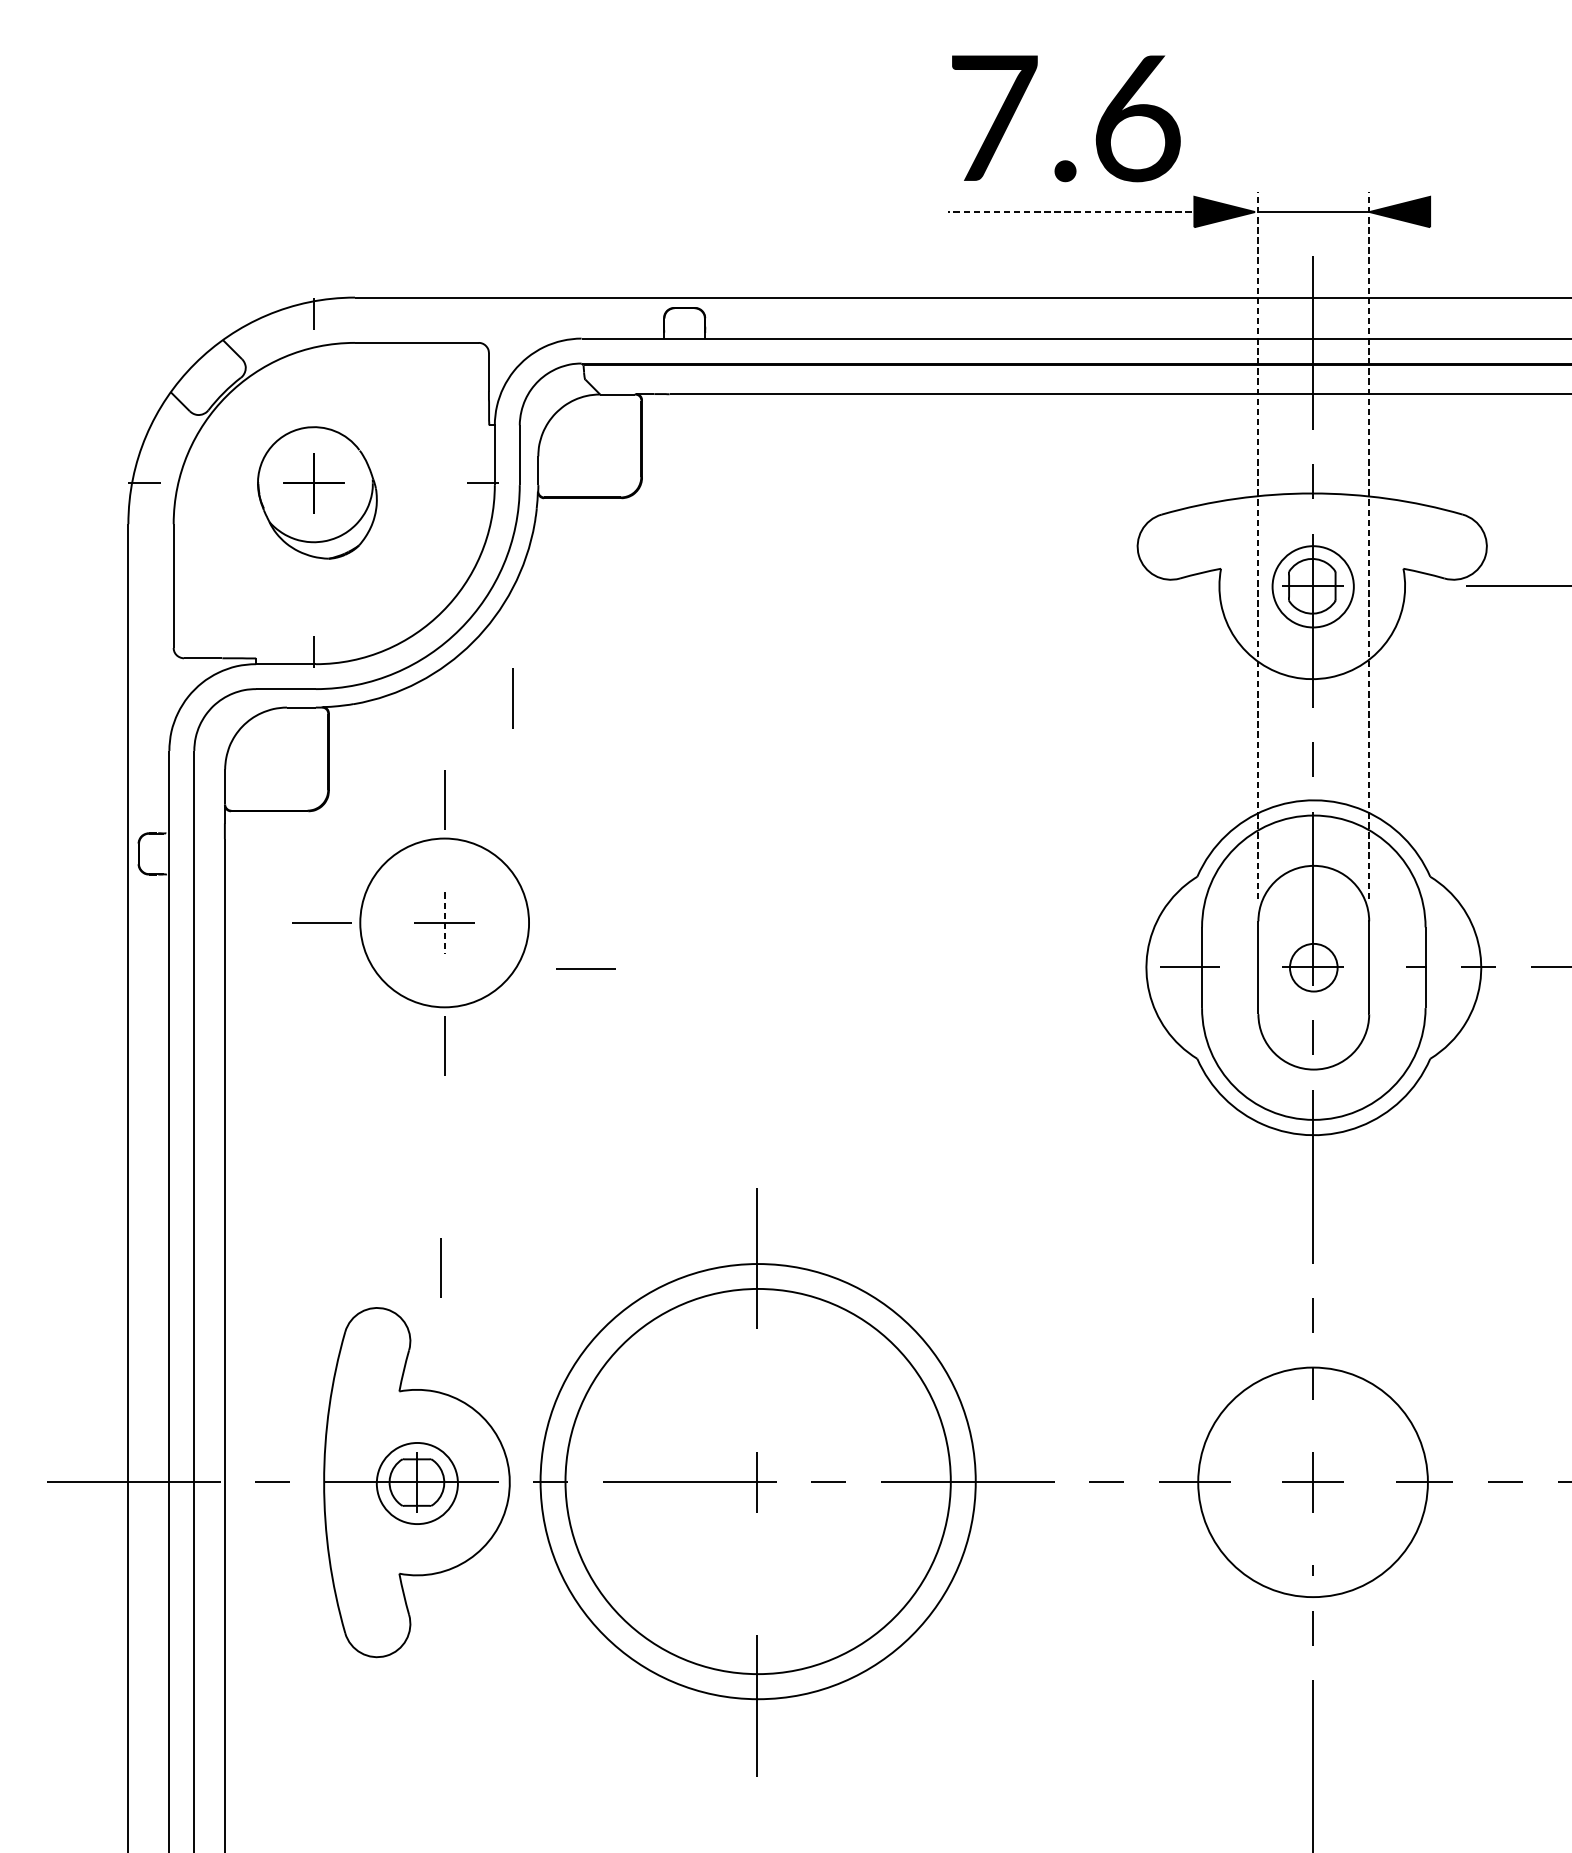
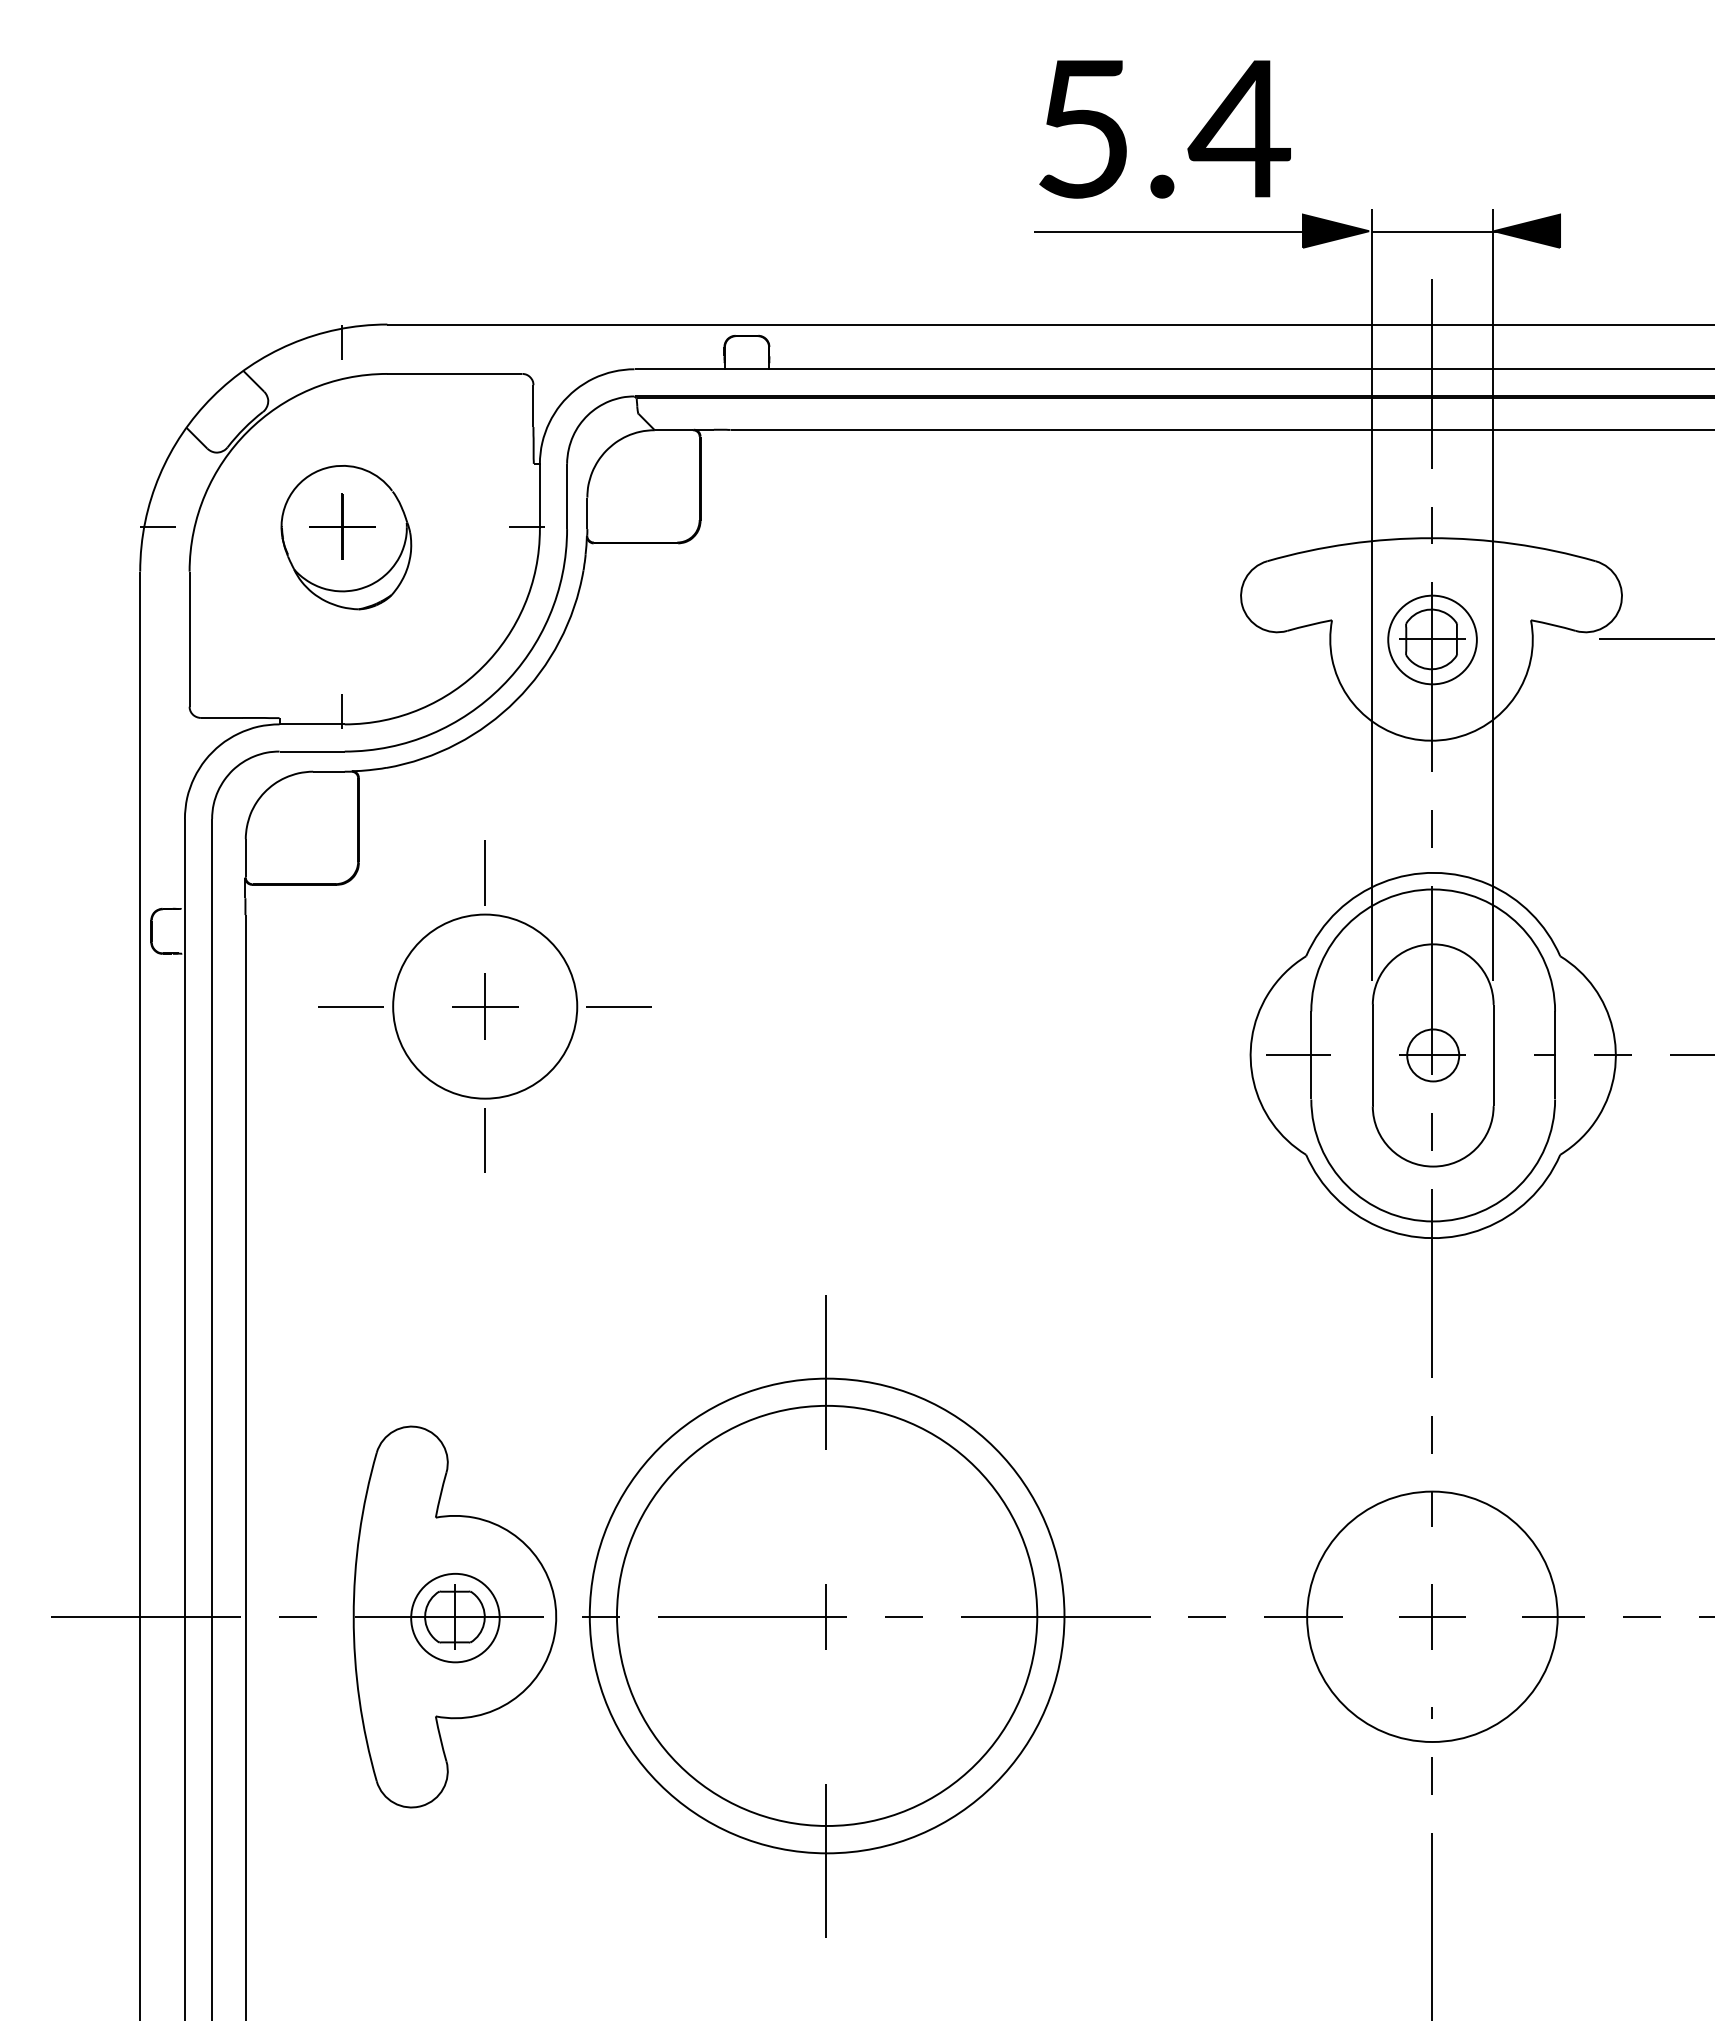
text: (1067, 118) -> (1164, 129), 7.6 -> 5.4
line: (1080, 212) -> (1178, 231), dashed -> solid
line: (1257, 545) -> (1371, 594), dashed -> solid
line: (1369, 545) -> (1493, 594), dashed -> solid
line: (511, 698) -> (558, 761), removed
line: (444, 923) -> (485, 1007), dashed -> solid
line: (585, 968) -> (618, 1006), moved
line: (440, 1267) -> (480, 1382), removed

